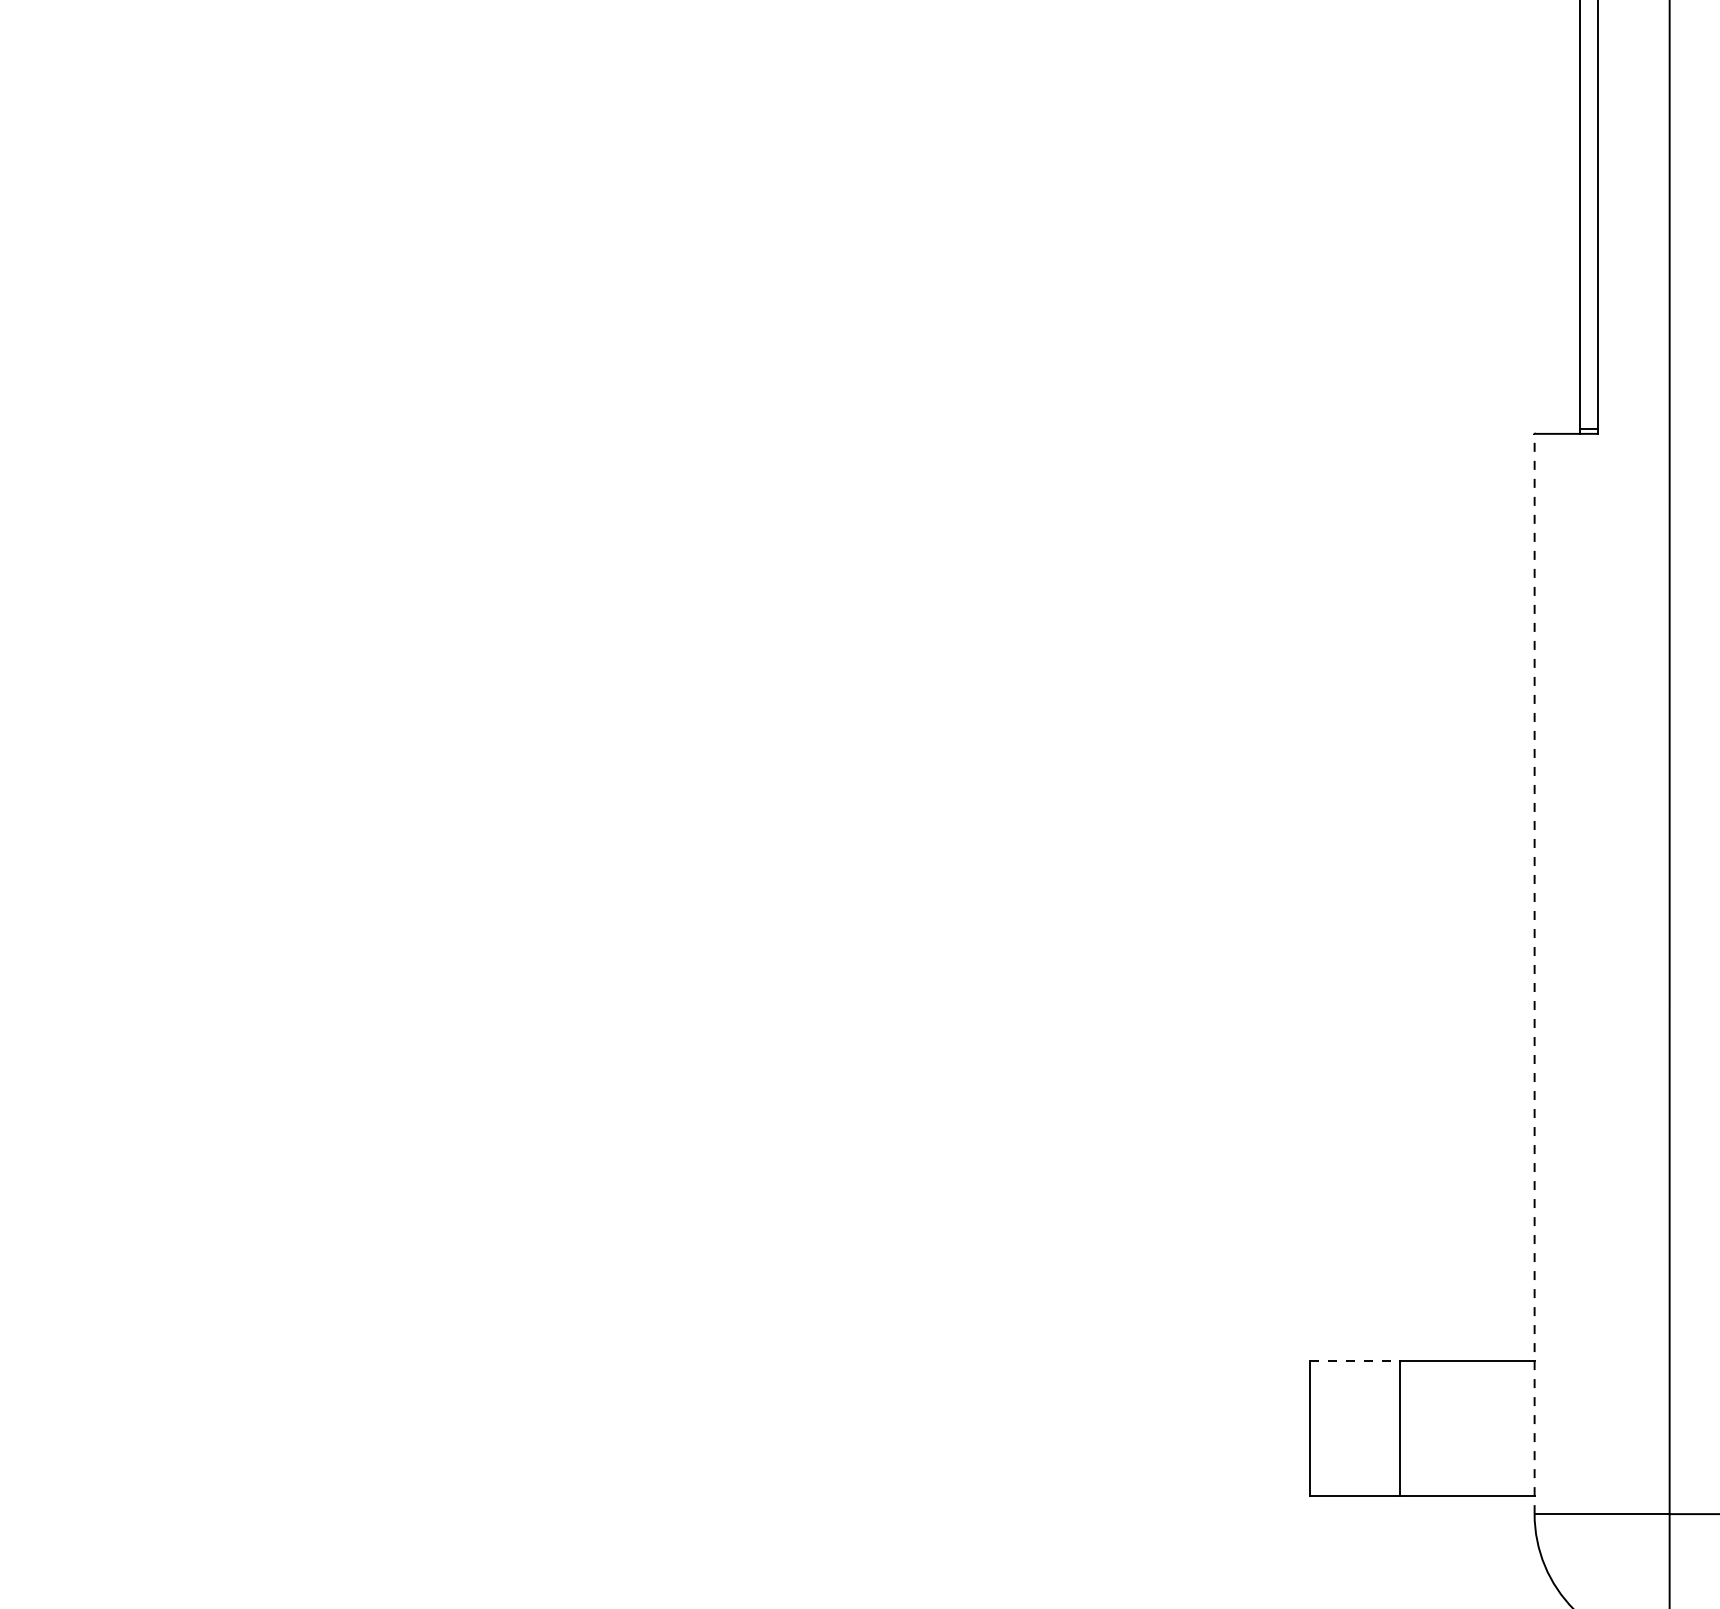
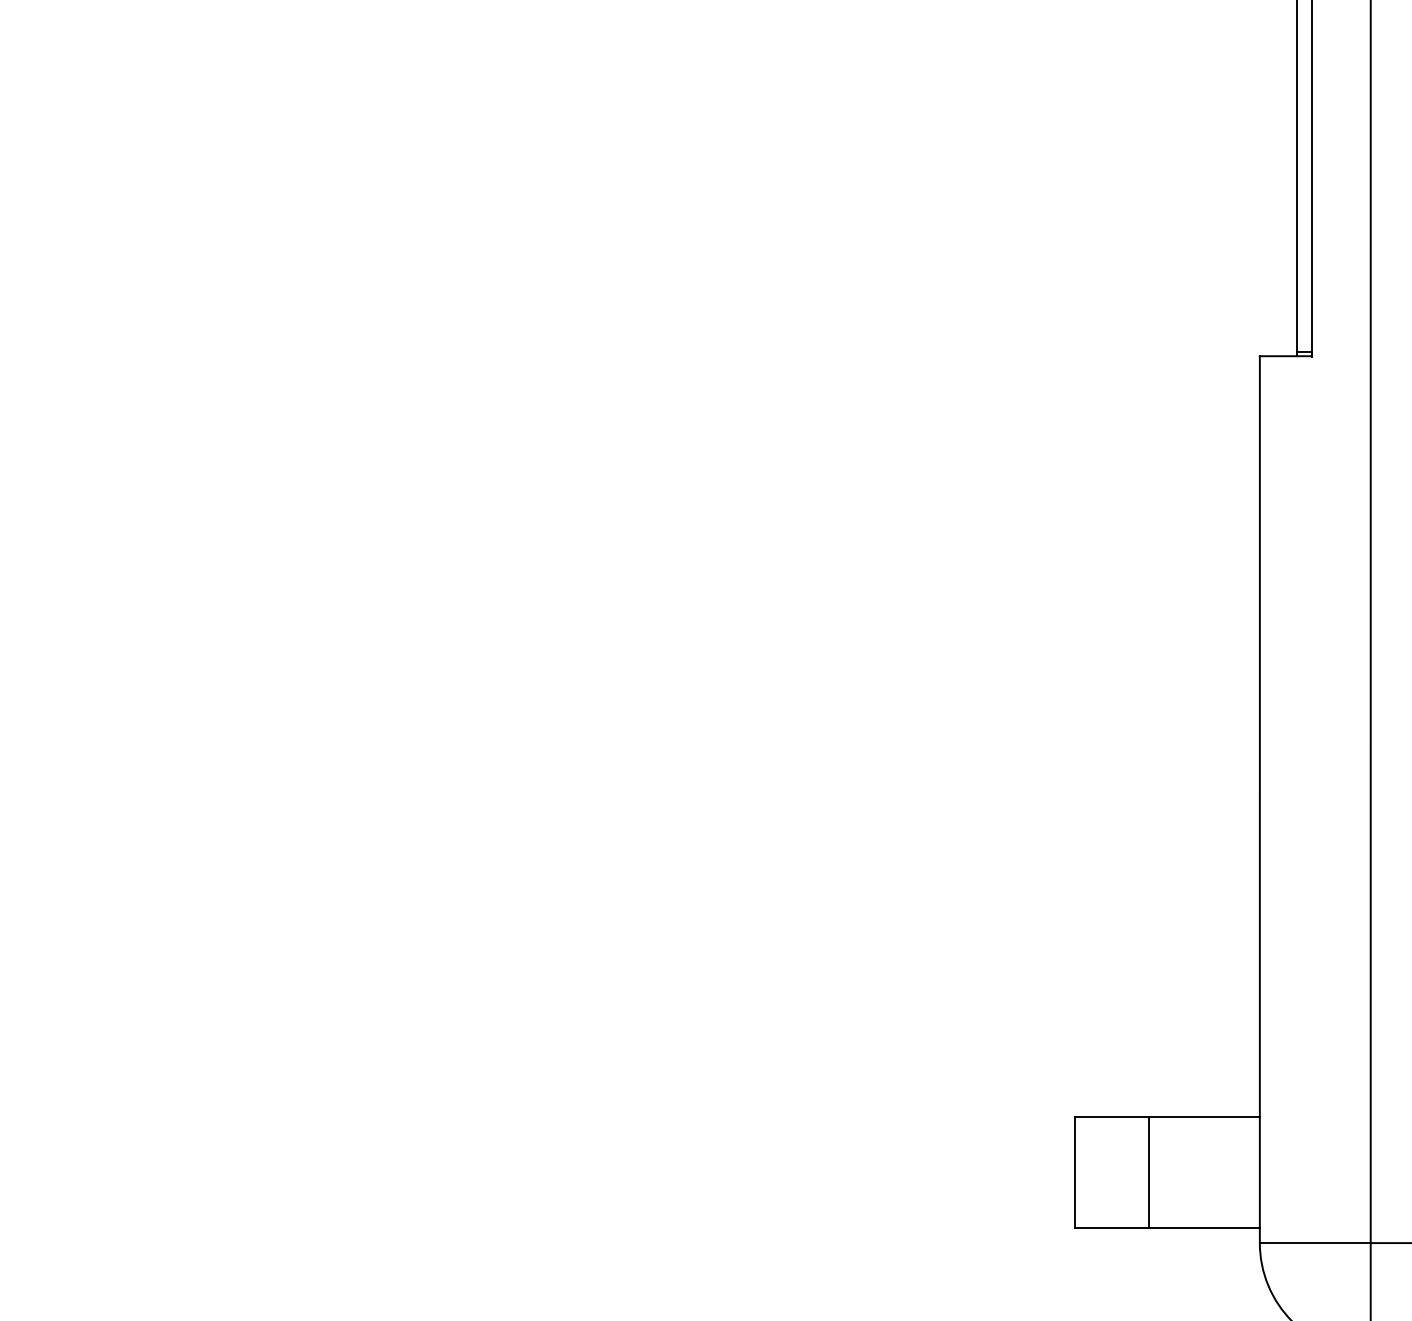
line: (1534, 973) -> (1259, 799), dashed -> solid
line: (1355, 1361) -> (1112, 1117), dashed -> solid

